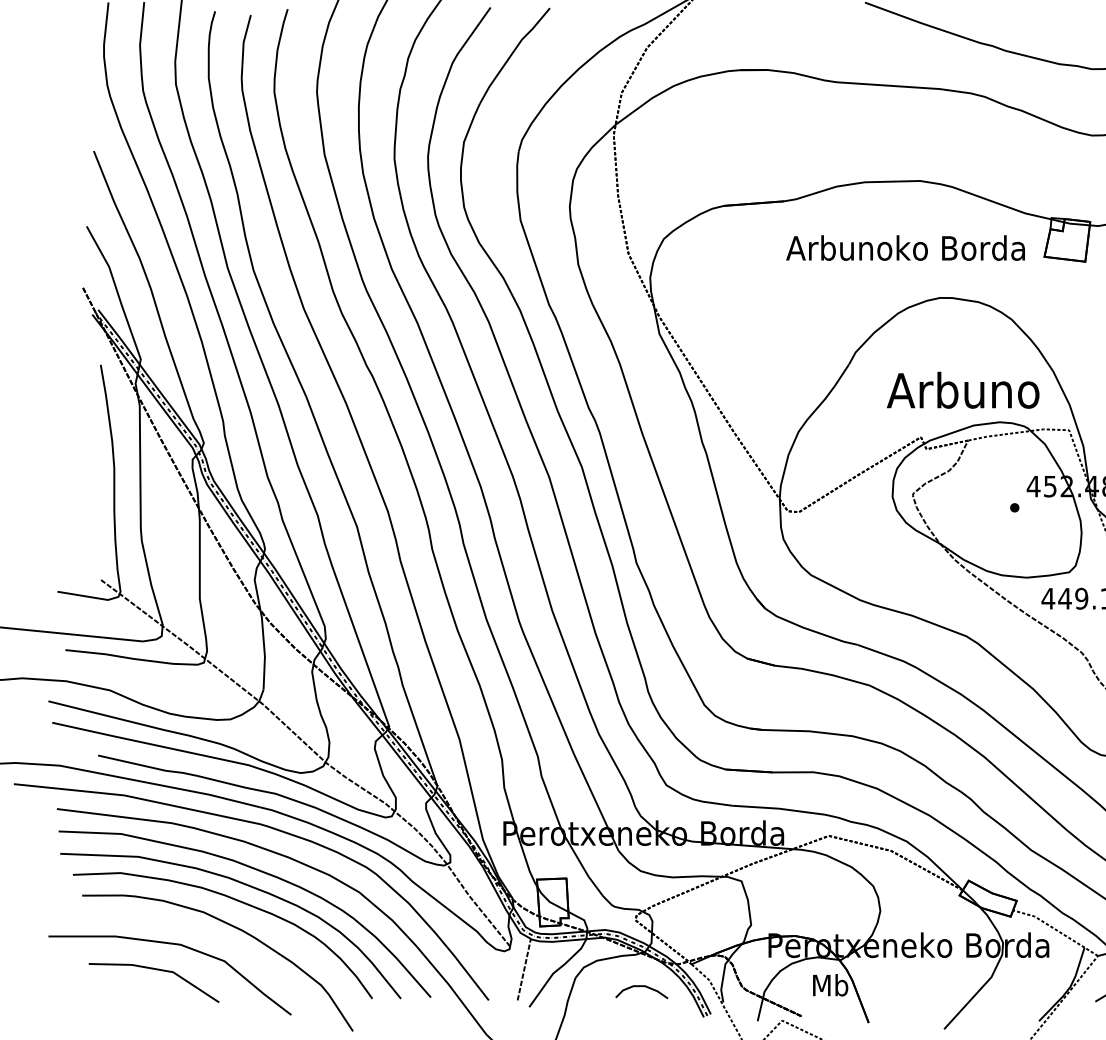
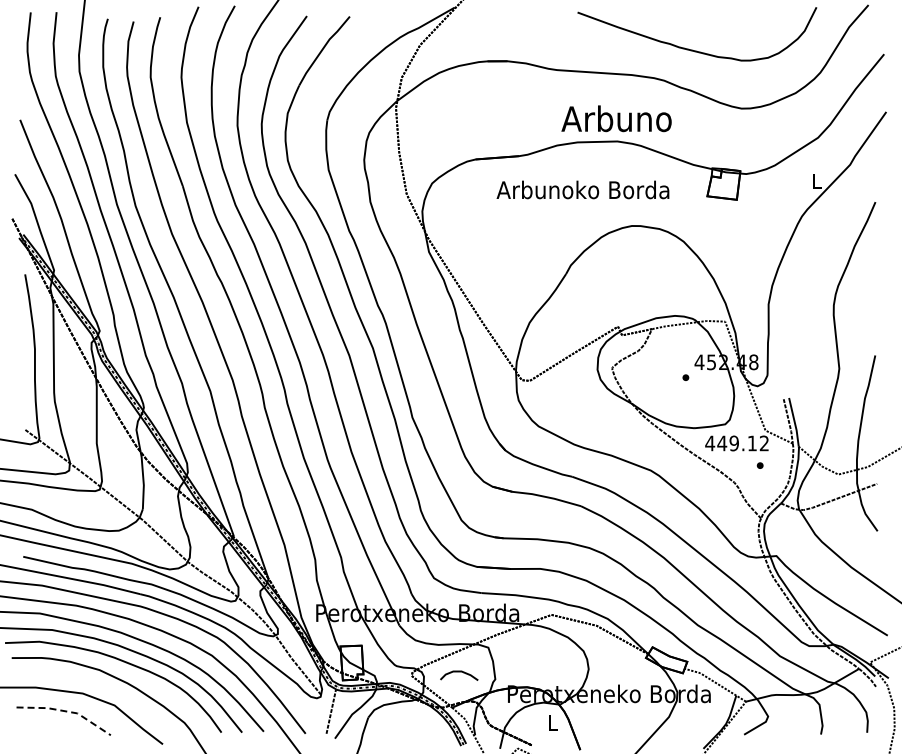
text: (904, 247) -> (582, 189), moved
text: (963, 389) -> (616, 118), moved
line: (157, 969) -> (66, 711), solid -> dashed
text: (830, 984) -> (552, 722), Mb -> L
curve: (642, 987) -> (459, 672), moved

